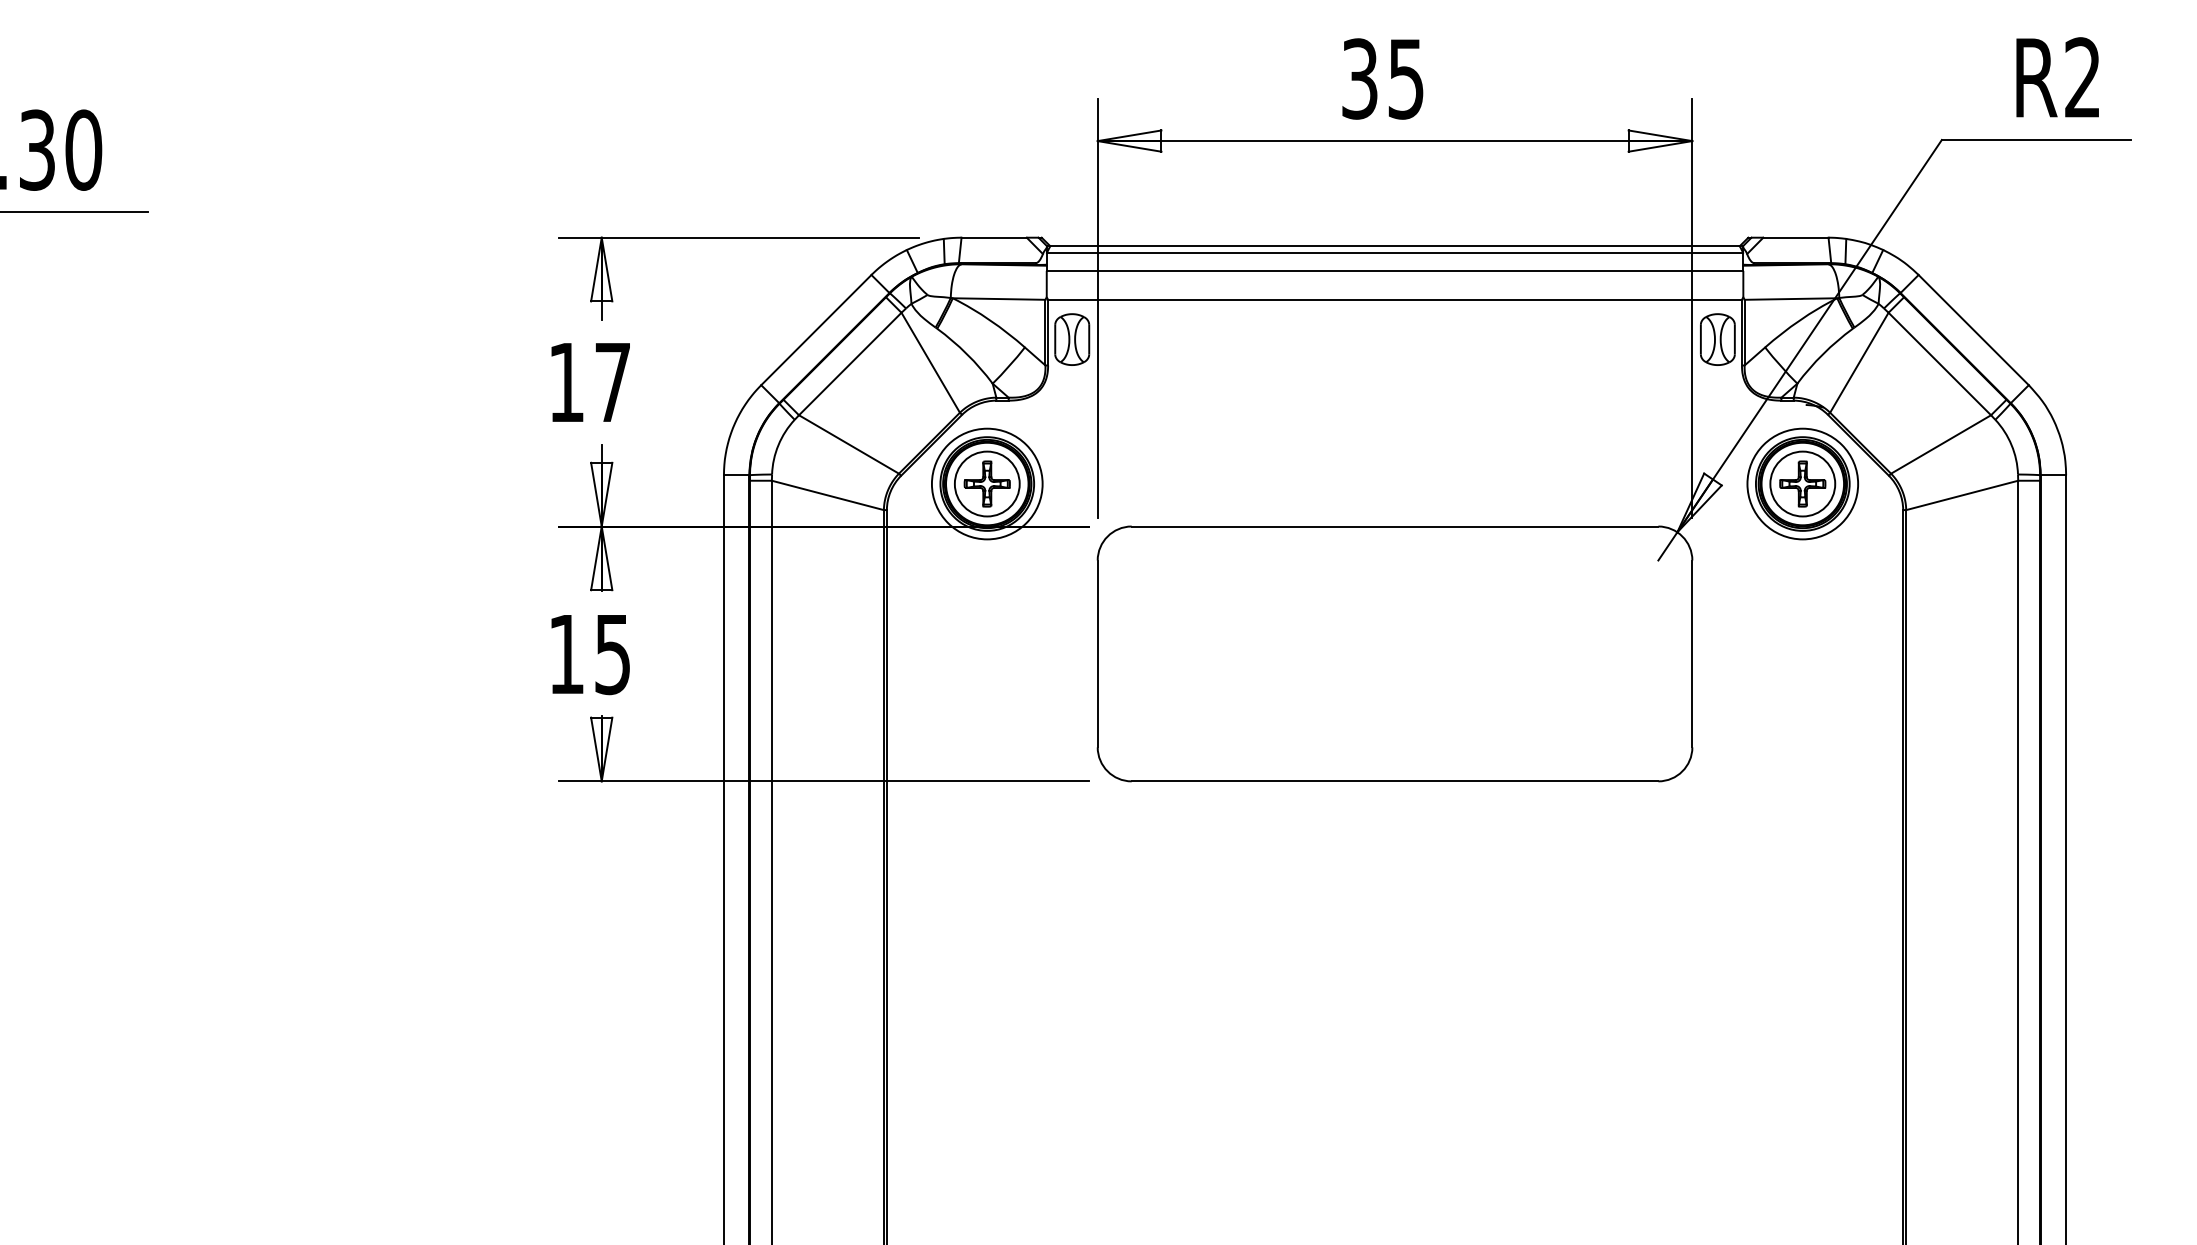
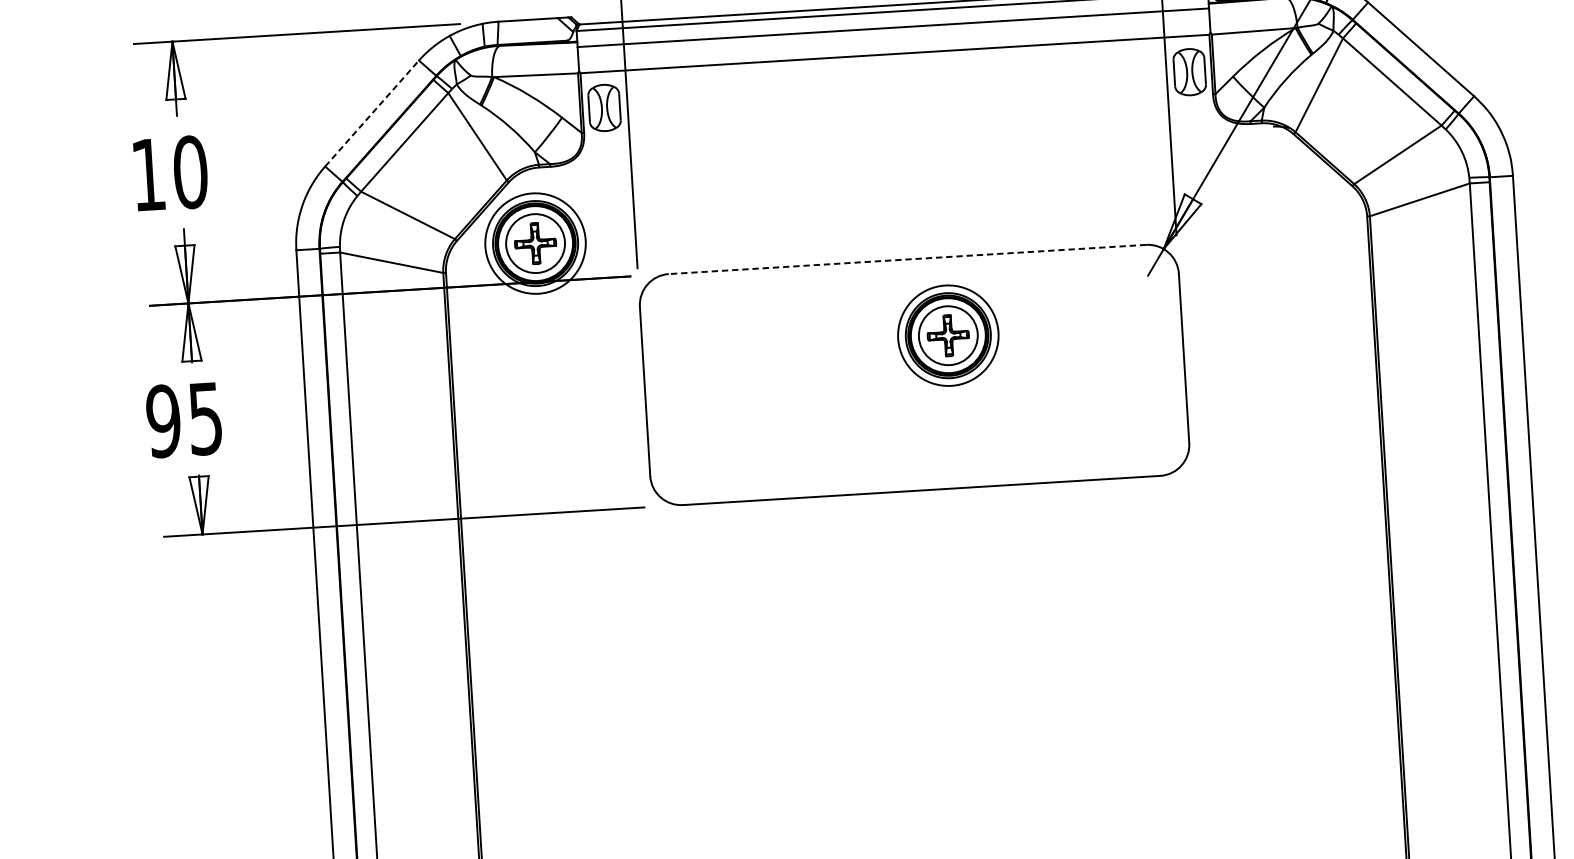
line: (816, 330) -> (372, 113), solid -> dashed
text: (612, 382) -> (190, 172), 17 -> 10
part: (1802, 483) -> (948, 335), moved
line: (1394, 526) -> (907, 259), solid -> dashed
text: (566, 654) -> (163, 421), 15 -> 95

